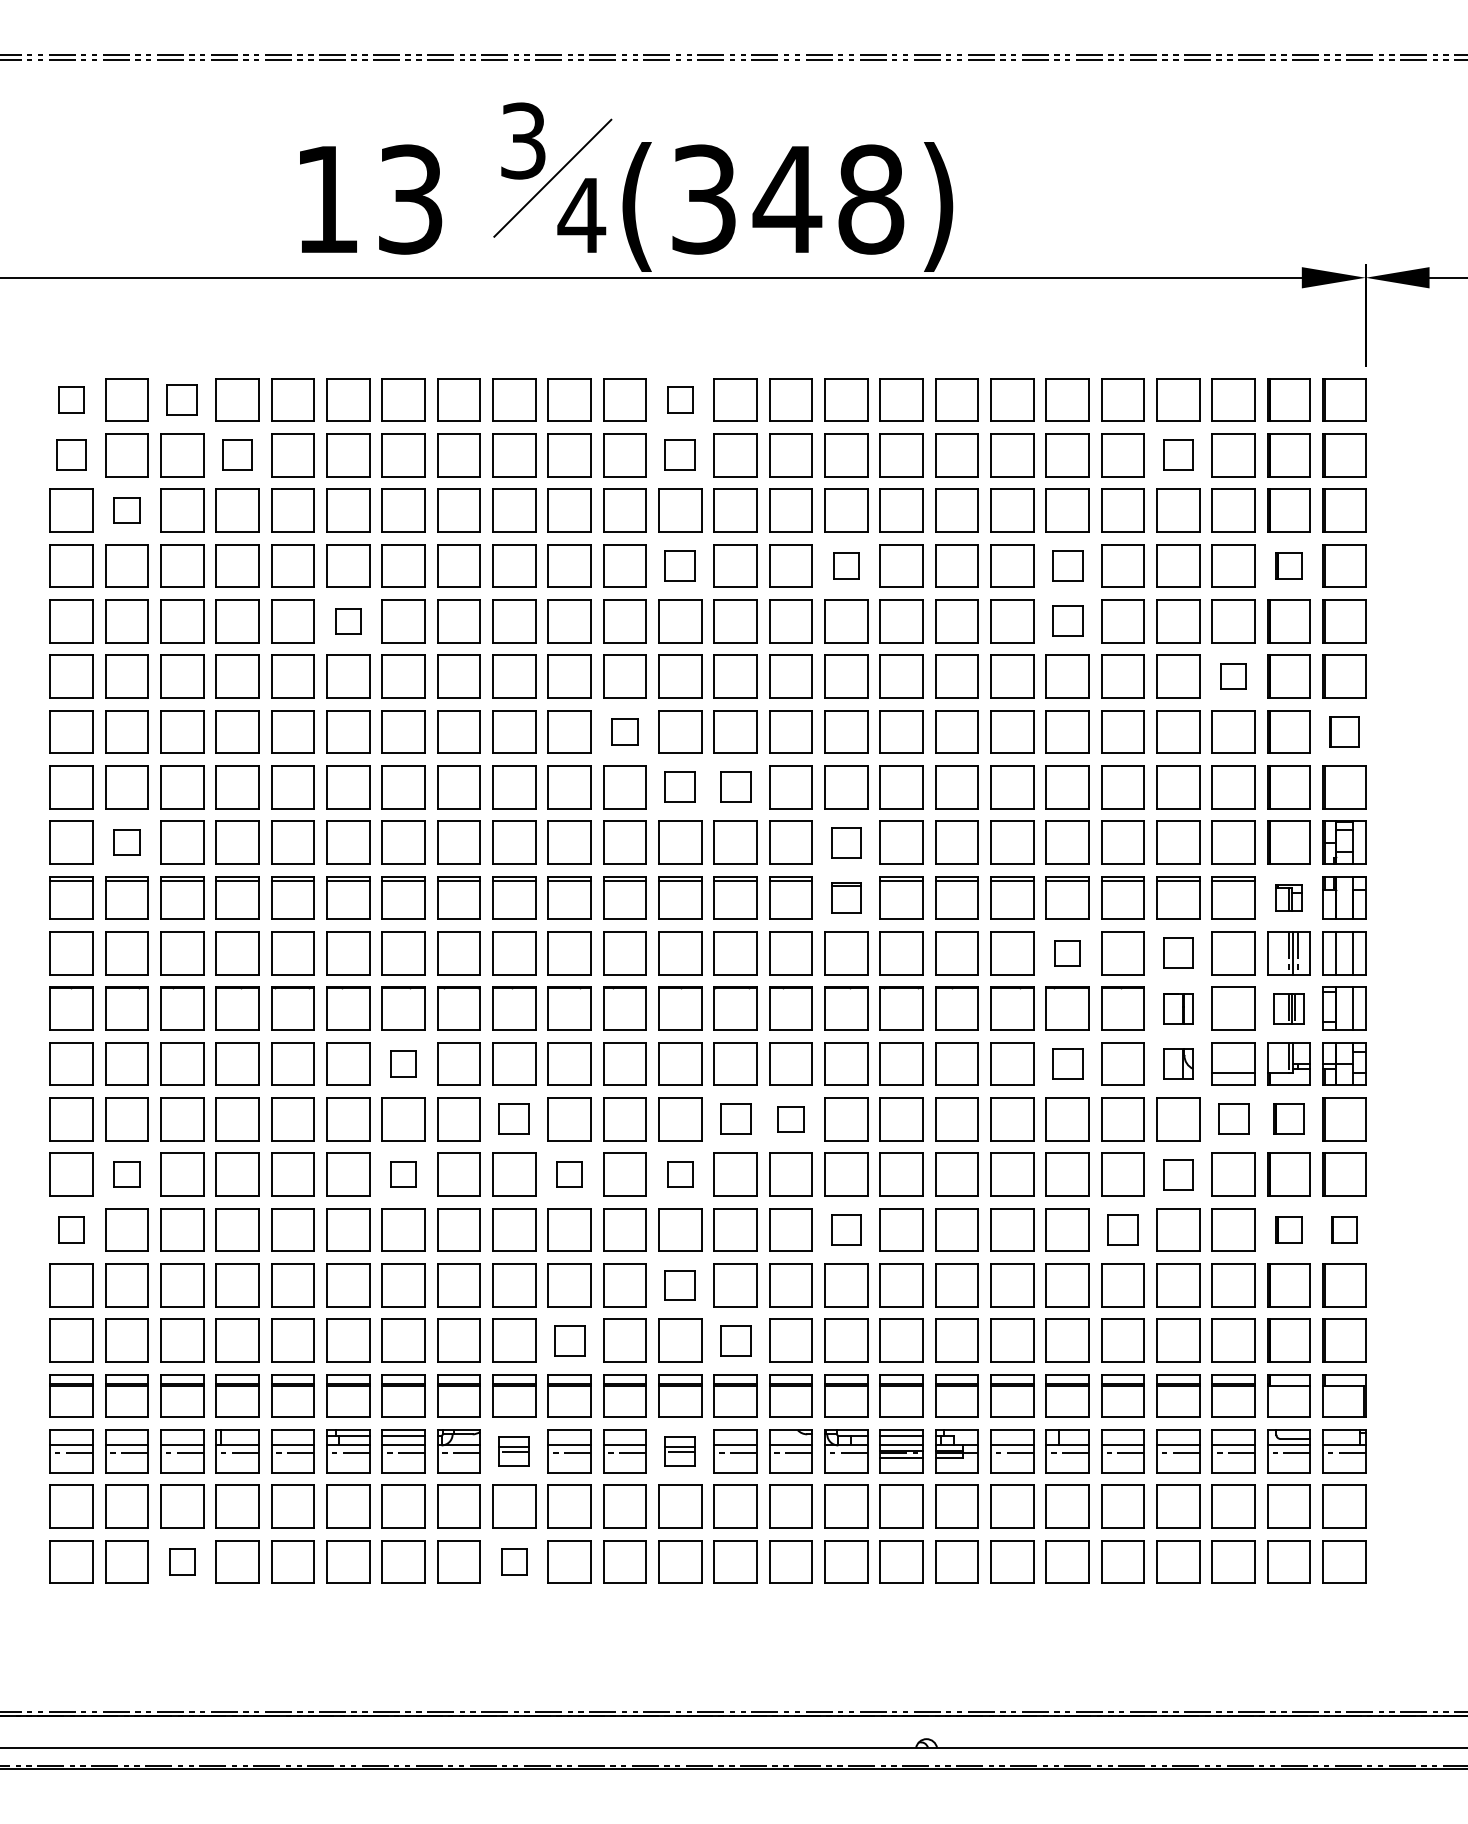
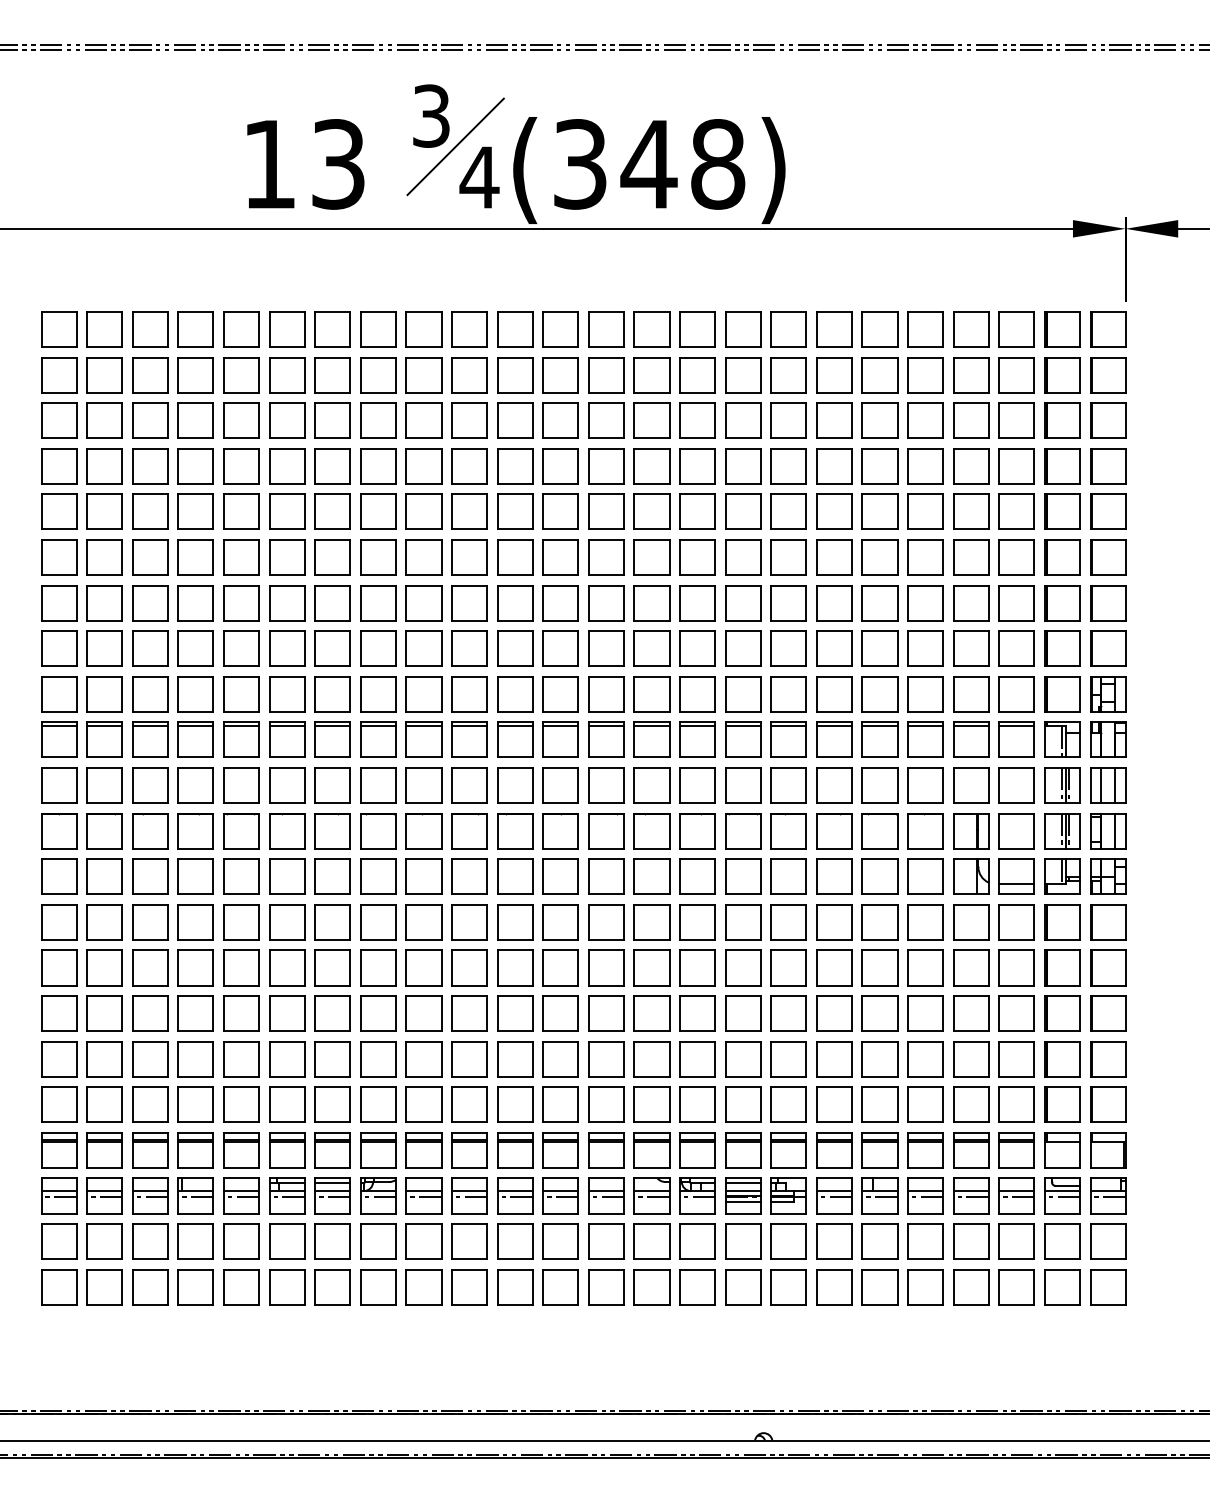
part: (71, 399) -> (59, 329), size x1.67
part: (182, 399) -> (150, 329), size x1.43
part: (680, 399) -> (560, 329), size x1.67
part: (71, 455) -> (59, 375), size x1.43
part: (237, 455) -> (195, 375), size x1.43
part: (680, 455) -> (560, 375), size x1.43
part: (1178, 455) -> (971, 375), size x1.43
part: (126, 510) -> (104, 420), size x1.67
part: (680, 565) -> (560, 465), size x1.43
part: (846, 565) -> (697, 465), size x1.67
part: (1067, 565) -> (879, 465), size x1.43
part: (1288, 565) -> (1061, 465), size x1.67
part: (348, 621) -> (287, 512), size x1.67
part: (1067, 621) -> (879, 512), size x1.43
part: (1233, 676) -> (1016, 557), size x1.67
part: (624, 731) -> (514, 602), size x1.67
part: (1344, 731) -> (1108, 602), size x1.43
part: (680, 787) -> (560, 648), size x1.43
part: (735, 787) -> (606, 648), size x1.43
part: (126, 842) -> (104, 694), size x1.67
part: (846, 842) -> (697, 694), size x1.43
part: (846, 897) -> (697, 739), size x1.43
part: (1288, 897) -> (1061, 739), size x1.67
part: (1067, 953) -> (879, 785), size x1.67
part: (1178, 953) -> (971, 785), size x1.43
part: (1178, 1008) -> (971, 831), size x1.43
part: (1288, 1008) -> (1061, 831), size x1.43
part: (403, 1063) -> (332, 876), size x1.67
part: (1067, 1063) -> (879, 876), size x1.43
part: (1178, 1063) -> (971, 876), size x1.43
part: (514, 1119) -> (424, 922), size x1.43
part: (735, 1119) -> (606, 922), size x1.43
part: (790, 1119) -> (651, 922), size x1.67
part: (1233, 1119) -> (1016, 922), size x1.43
part: (1288, 1119) -> (1061, 922), size x1.43
part: (126, 1174) -> (104, 967), size x1.67
part: (403, 1174) -> (332, 967), size x1.67
part: (569, 1174) -> (469, 967), size x1.67
part: (680, 1174) -> (560, 967), size x1.67
part: (1178, 1174) -> (971, 967), size x1.43
part: (71, 1229) -> (59, 1013), size x1.67
part: (846, 1229) -> (697, 1013), size x1.43
part: (1122, 1229) -> (925, 1013), size x1.43
part: (1288, 1229) -> (1061, 1013), size x1.67
part: (1344, 1229) -> (1108, 1013), size x1.67
part: (680, 1285) -> (560, 1059), size x1.43
part: (569, 1340) -> (469, 1104), size x1.43
part: (735, 1340) -> (606, 1104), size x1.43
part: (514, 1451) -> (424, 1196), size x1.43
part: (680, 1451) -> (560, 1196), size x1.43
part: (182, 1561) -> (150, 1286), size x1.67
part: (514, 1561) -> (424, 1286), size x1.67

